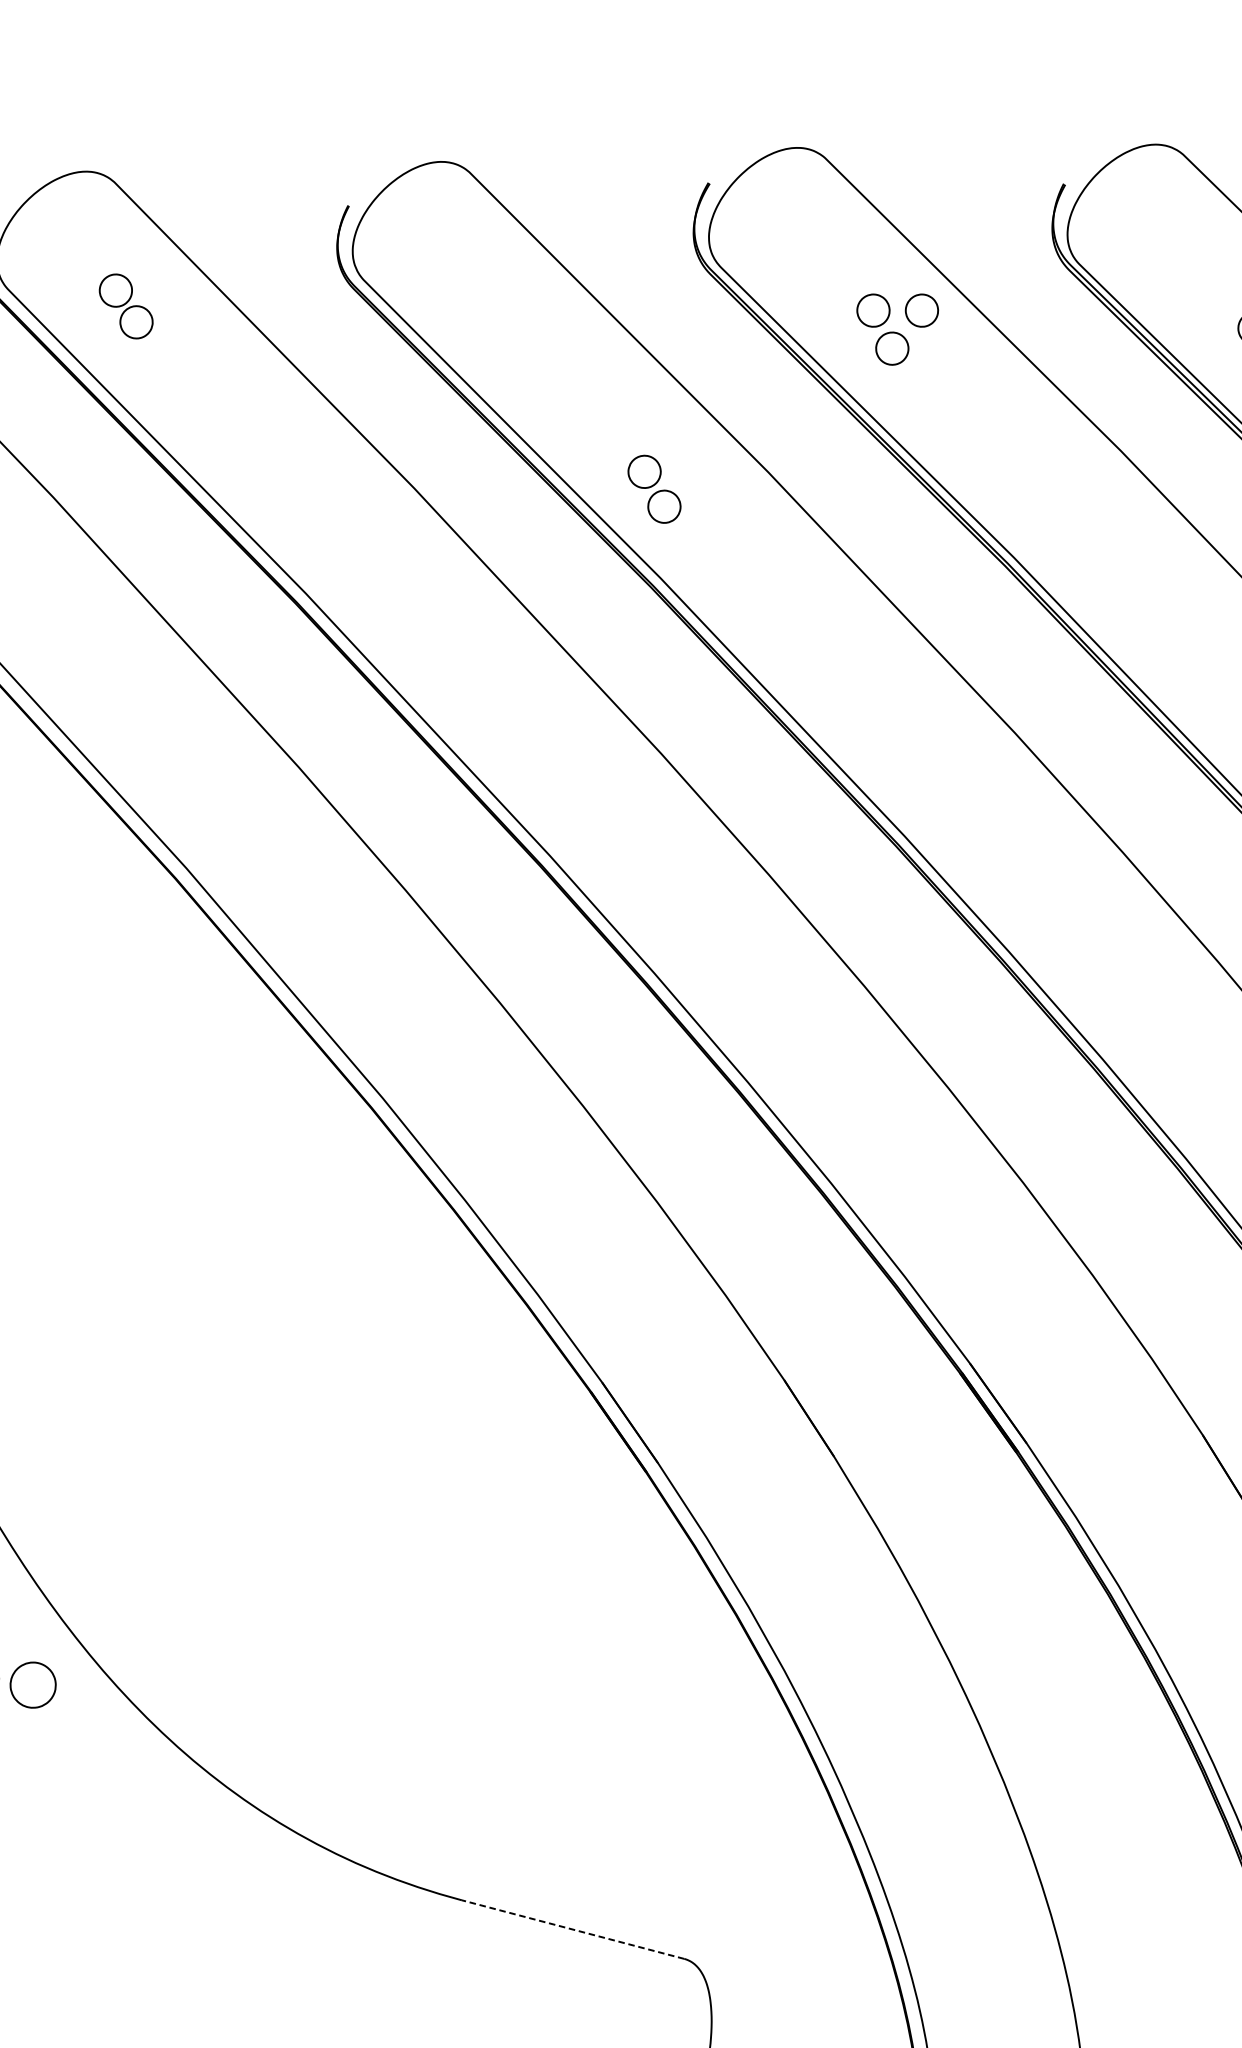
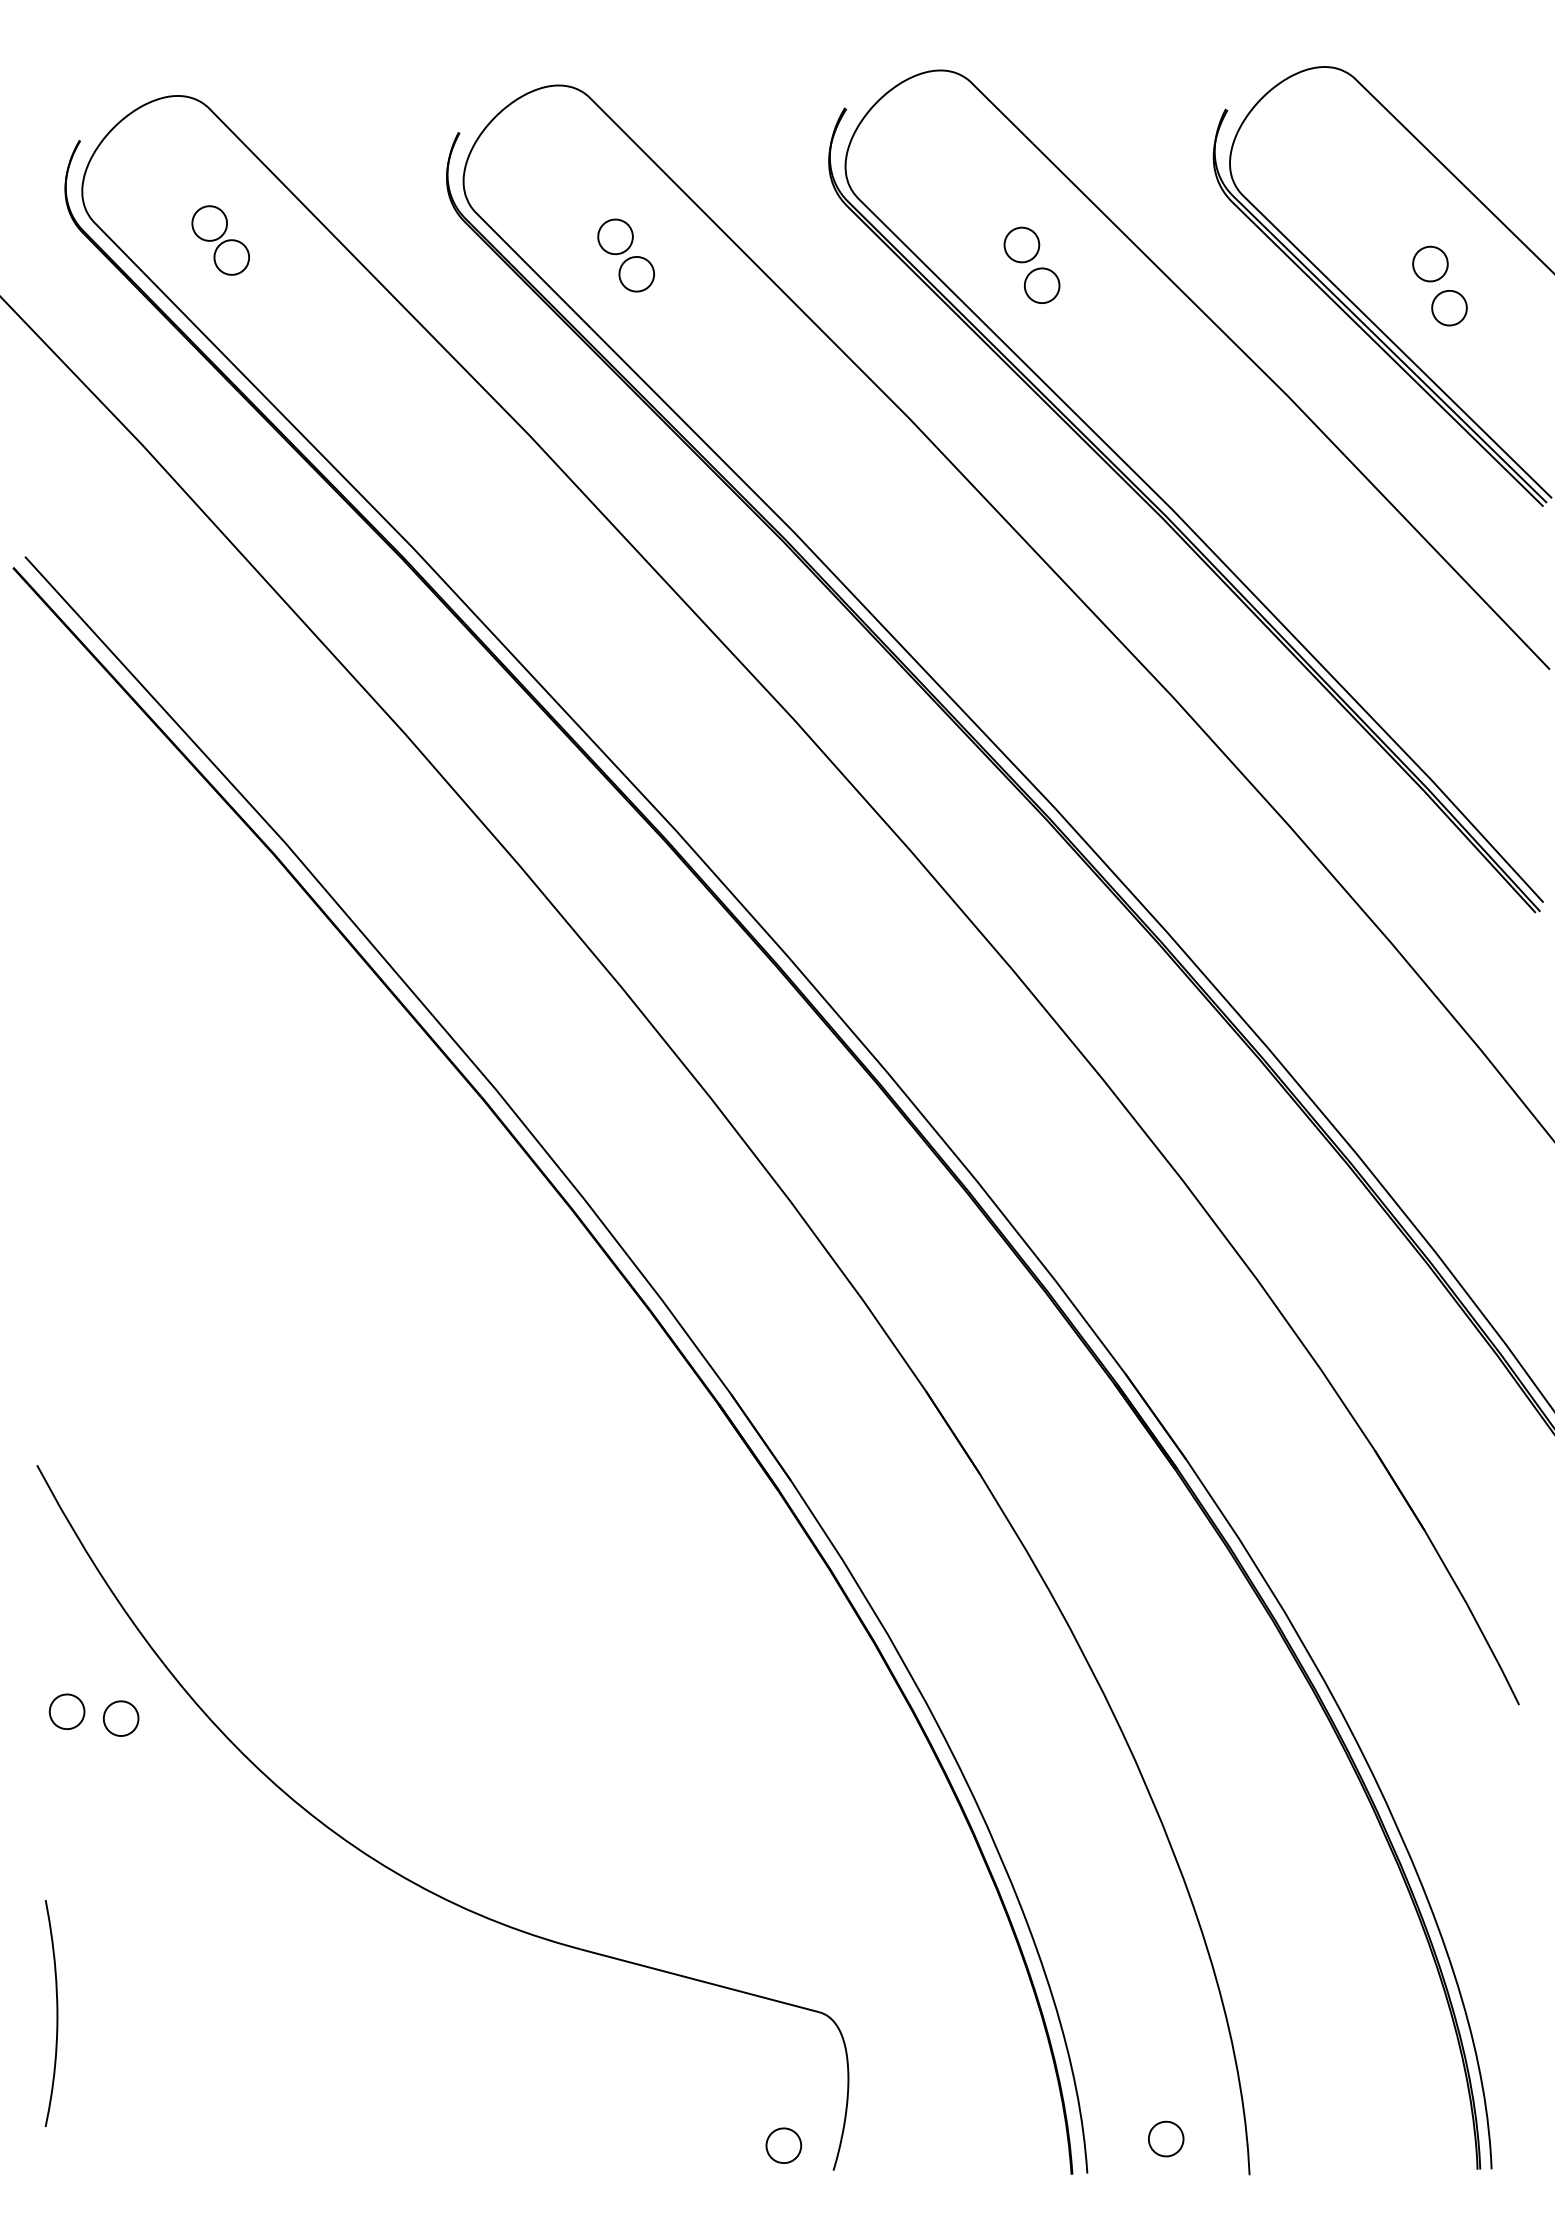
part: (921, 310) -> (1073, 244), removed
part: (653, 489) -> (625, 255), moved
part: (33, 1684) -> (121, 1718), size x0.71
line: (572, 1929) -> (699, 1980), dashed -> solid

